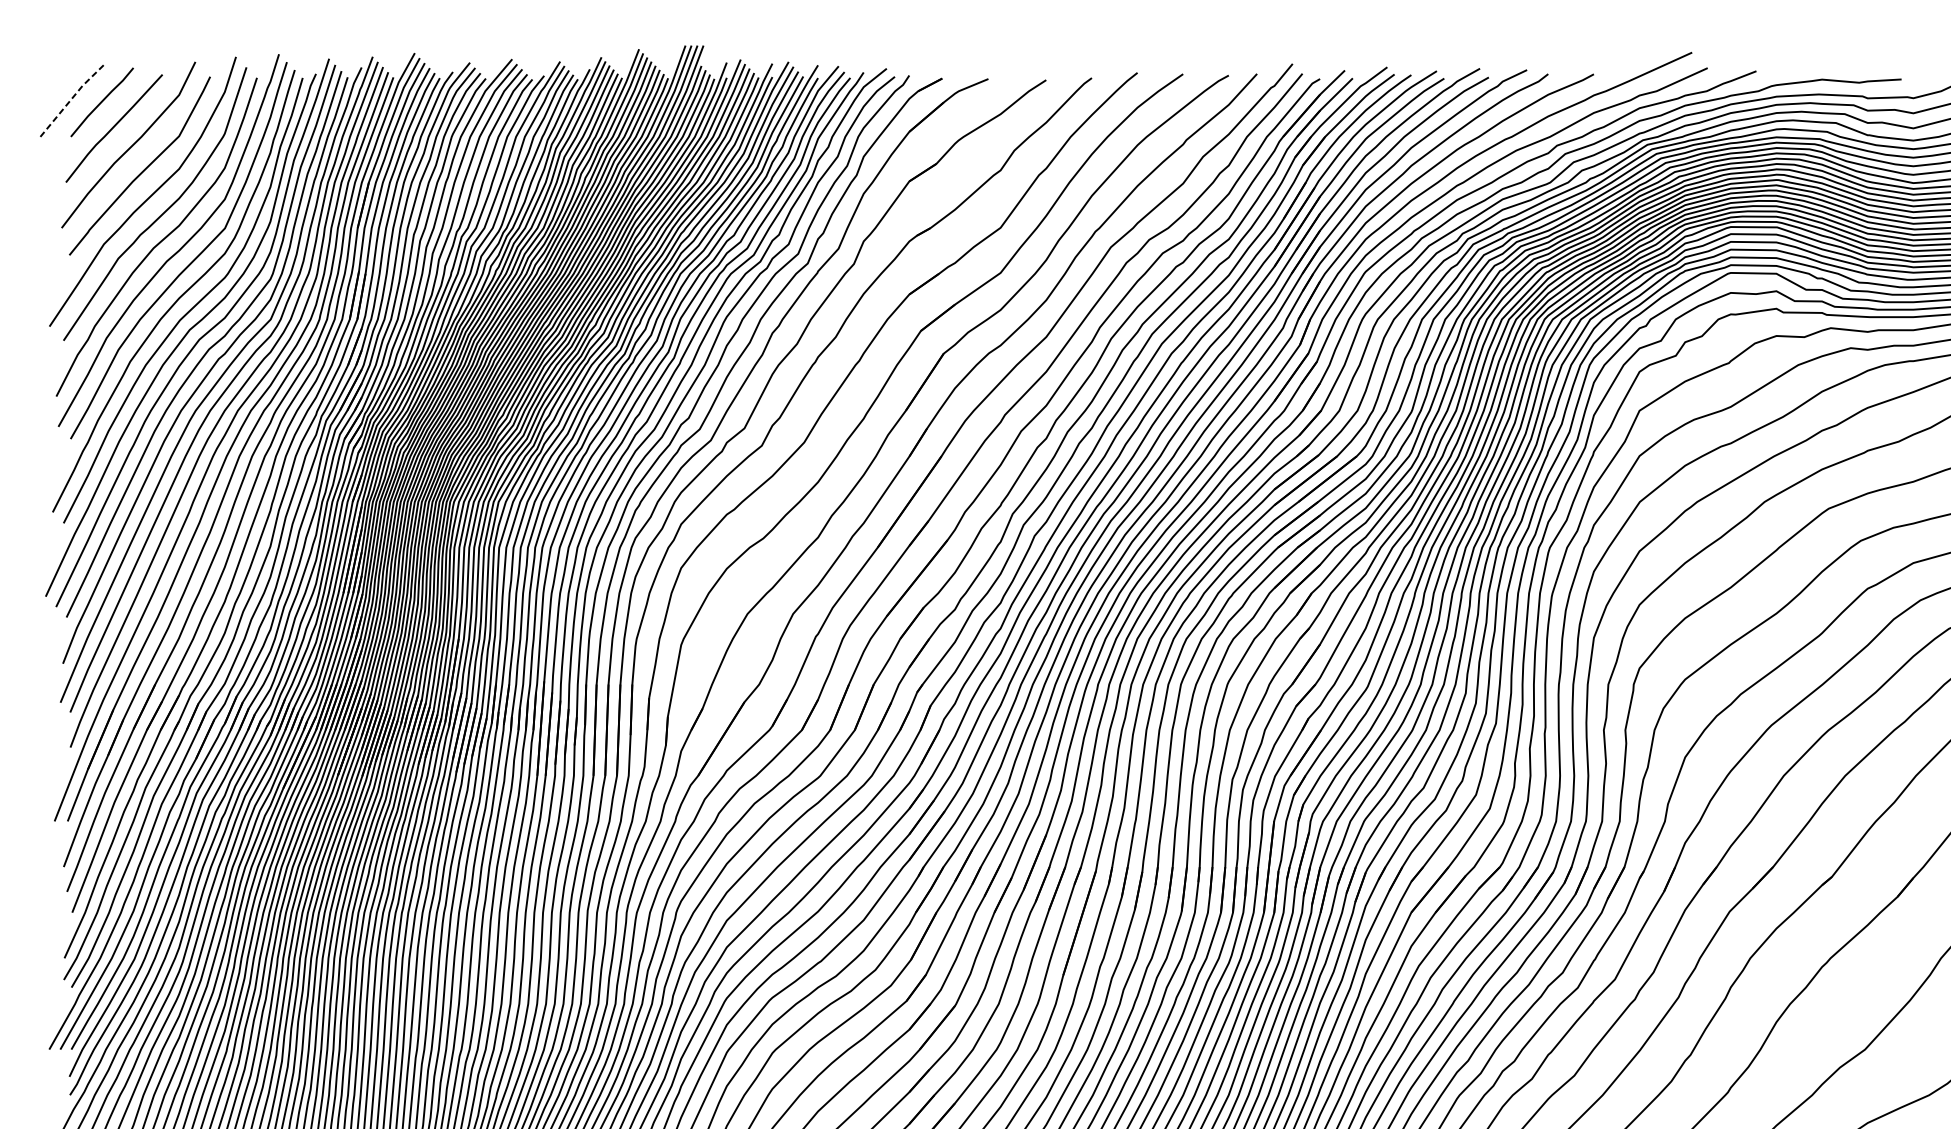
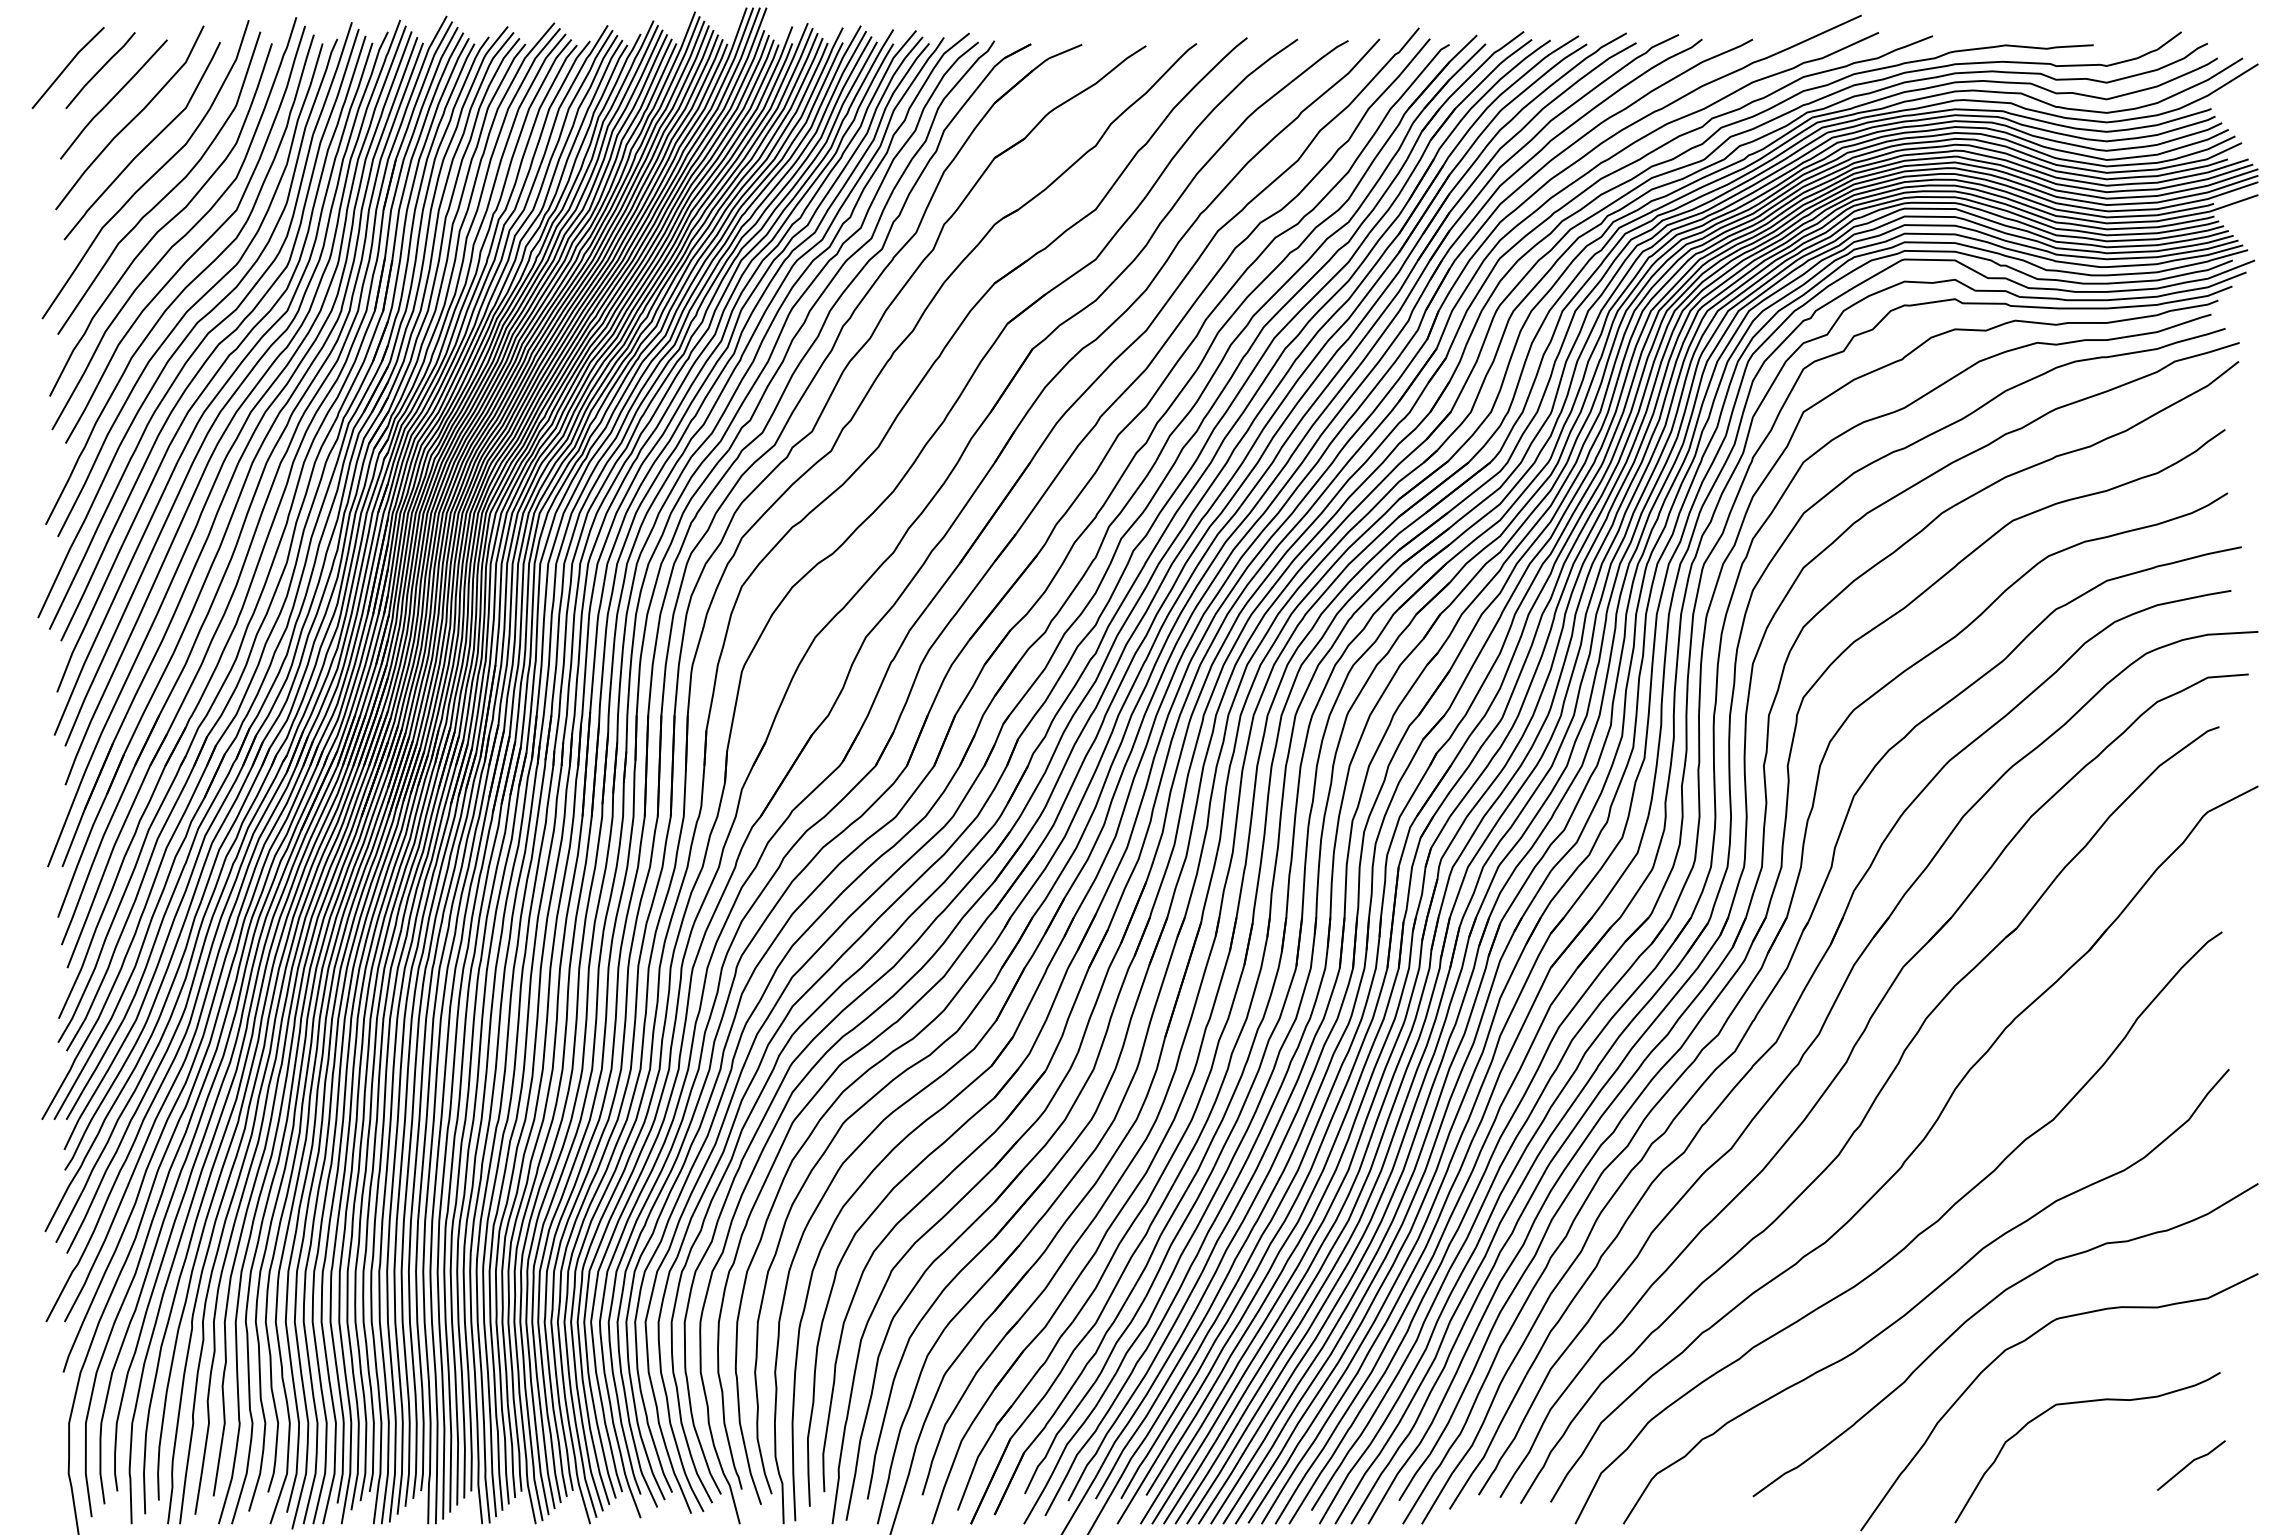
line: (72, 98) -> (67, 66), dashed -> solid

